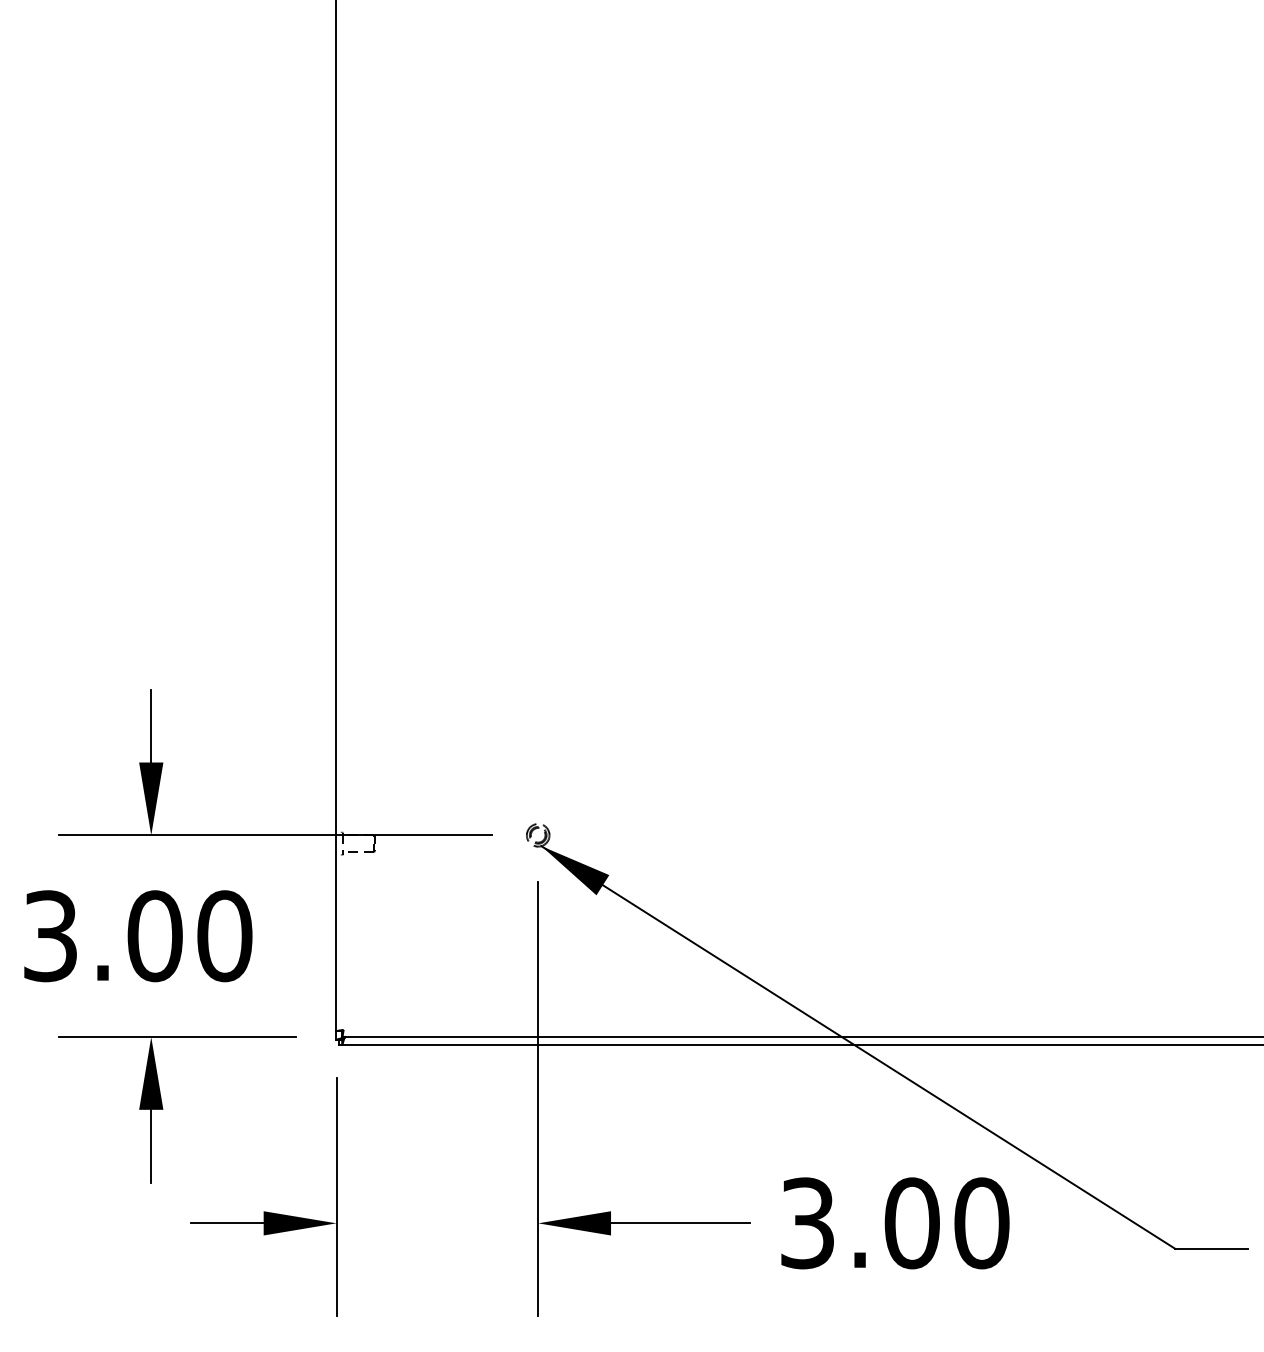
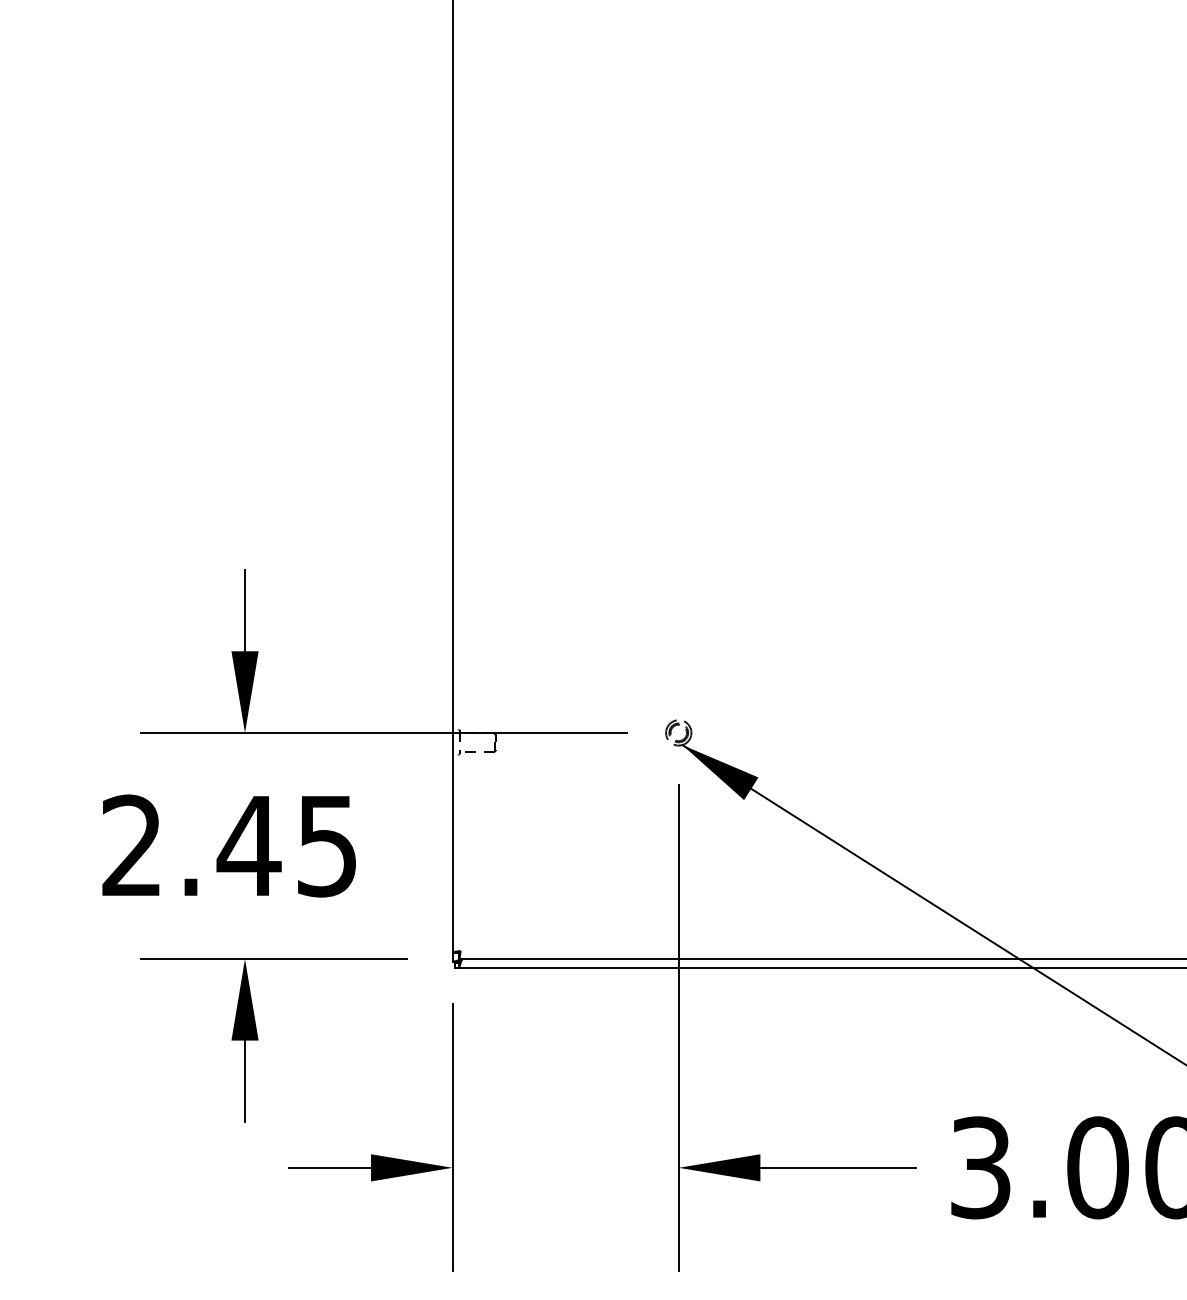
text: (138, 936) -> (230, 846), 3.00 -> 2.45

